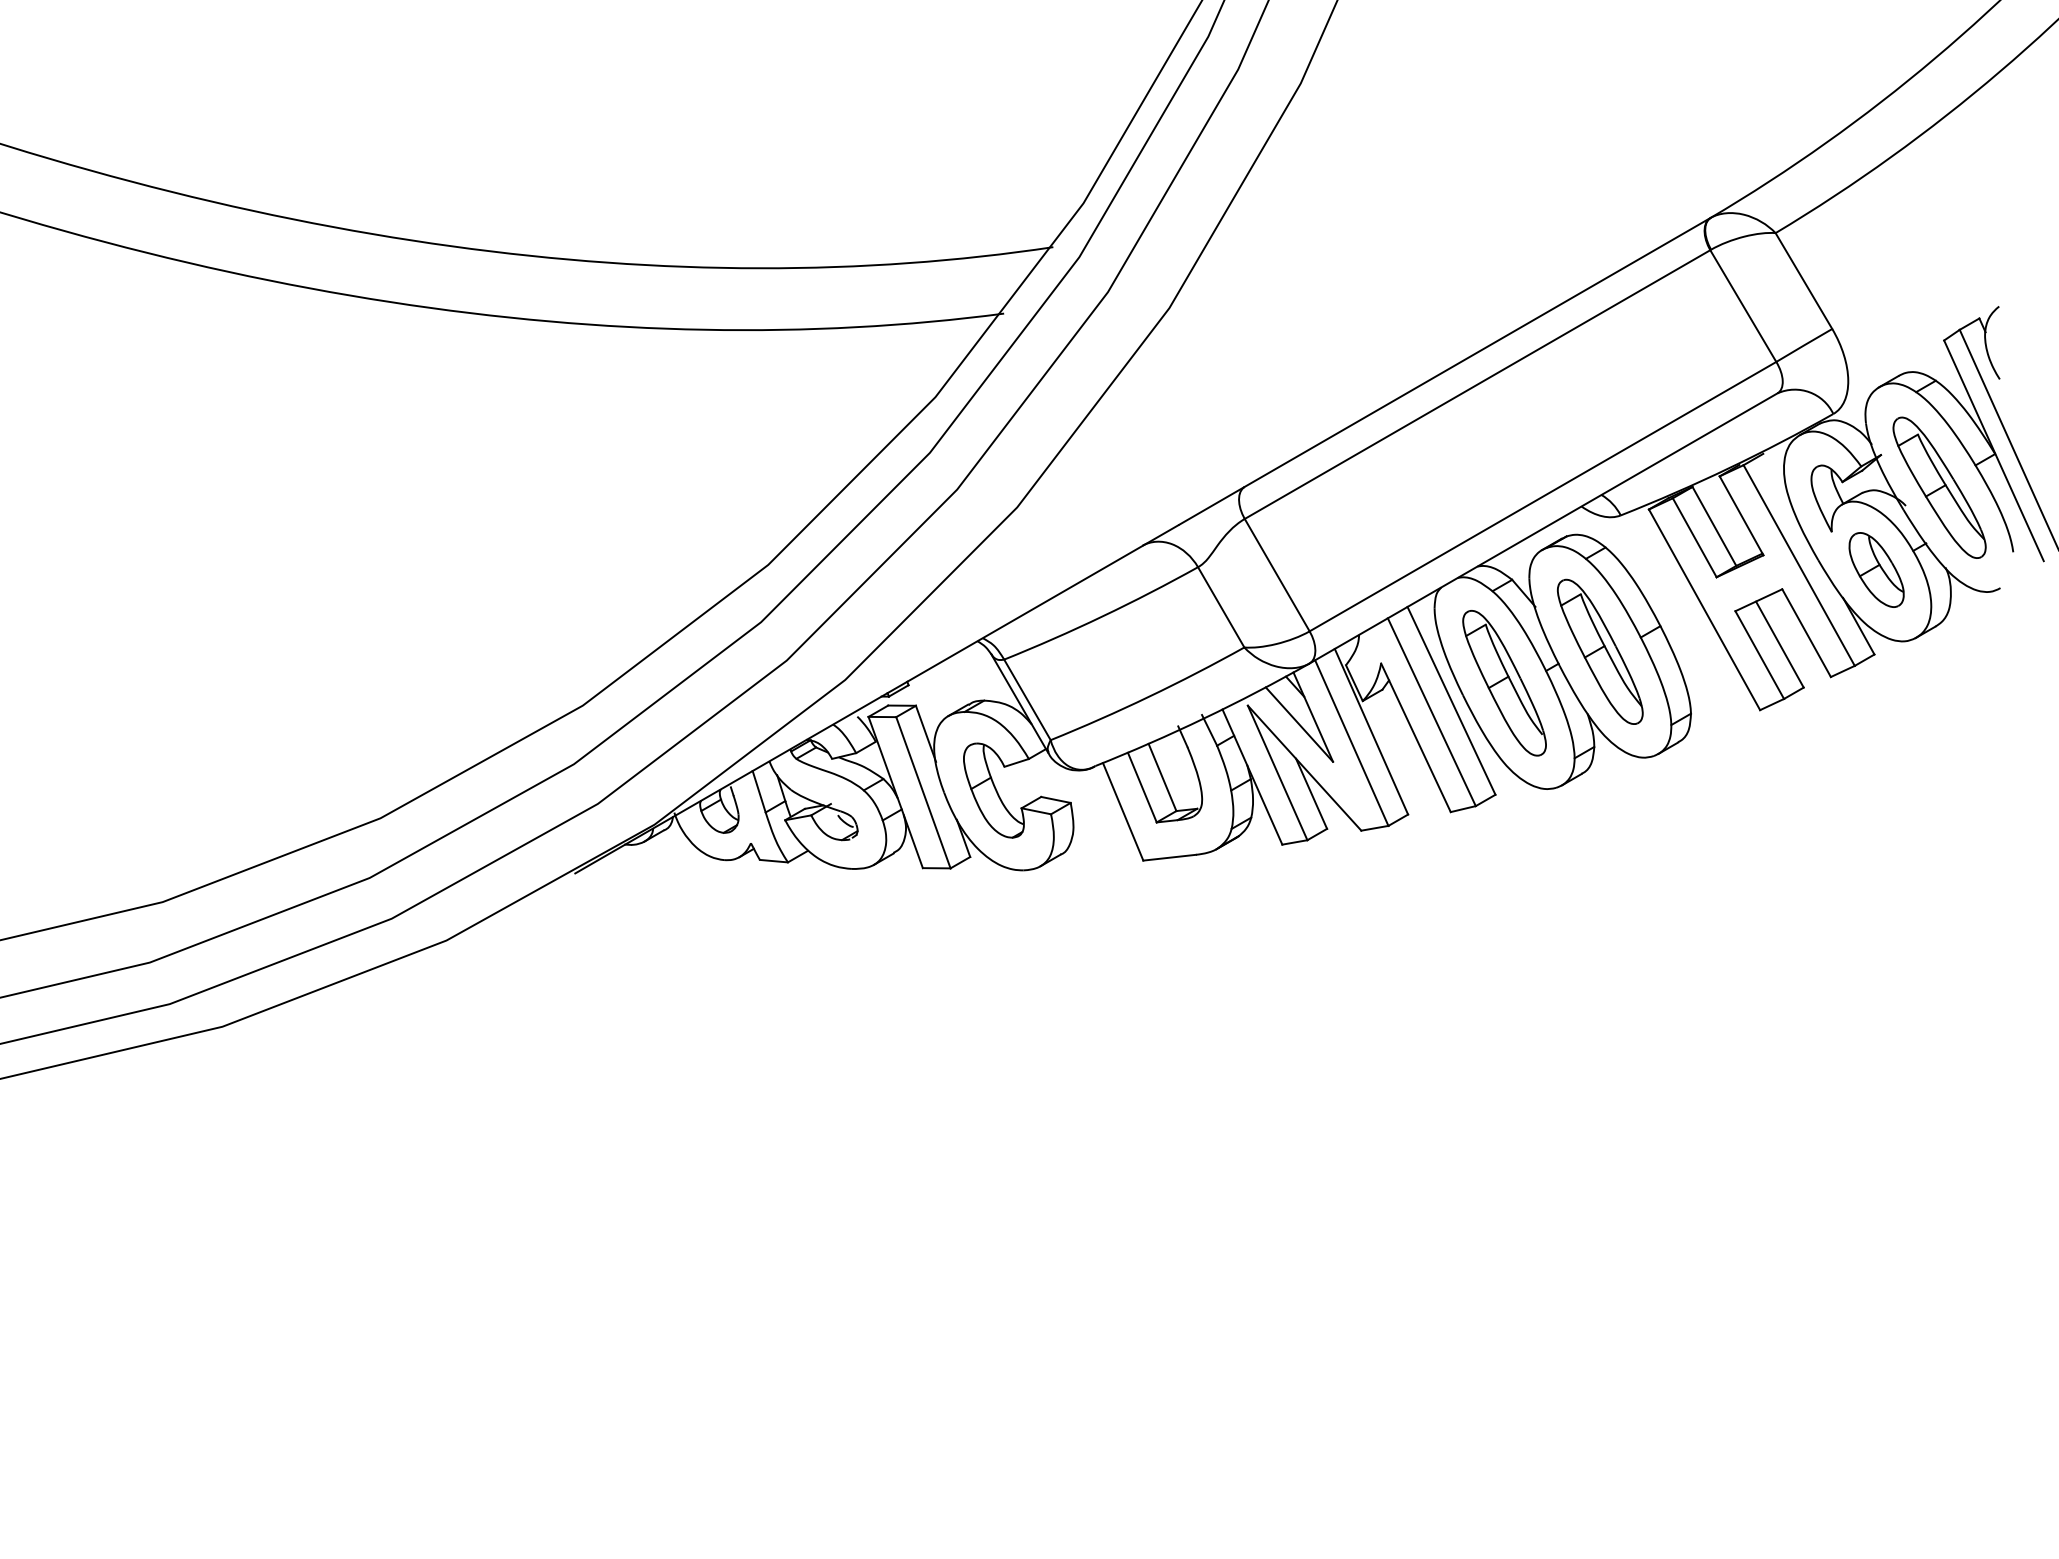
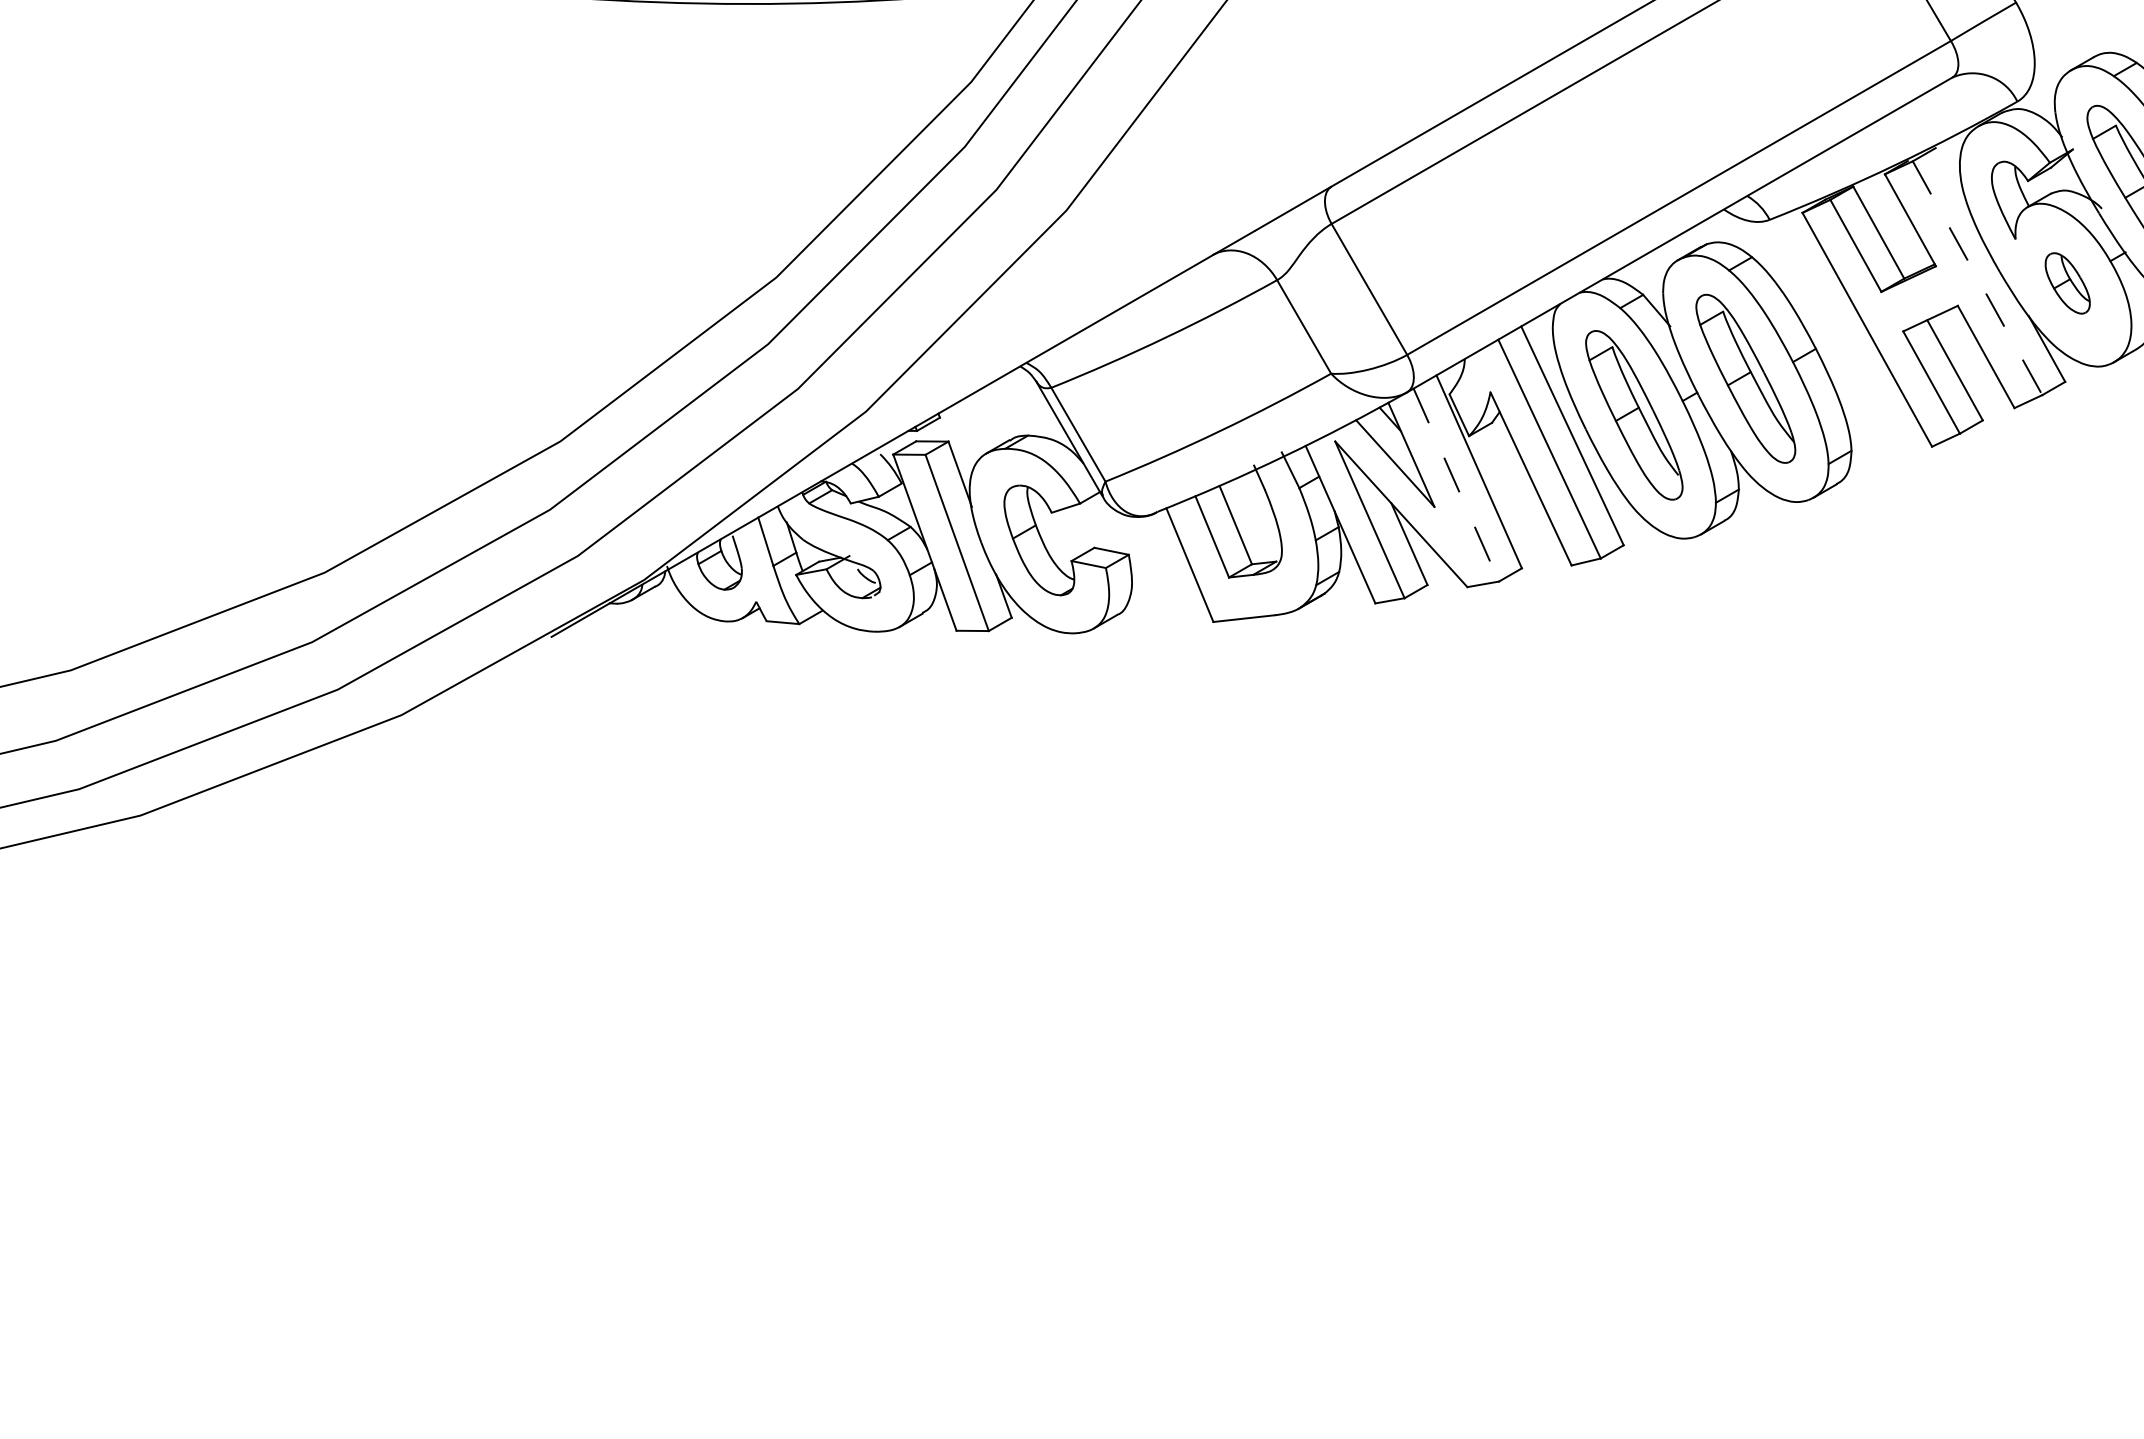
line: (1799, 565) -> (1977, 278), solid -> dashed
part: (1876, 569) -> (2067, 282), size x0.7
line: (1351, 743) -> (1455, 485), solid -> dashed

